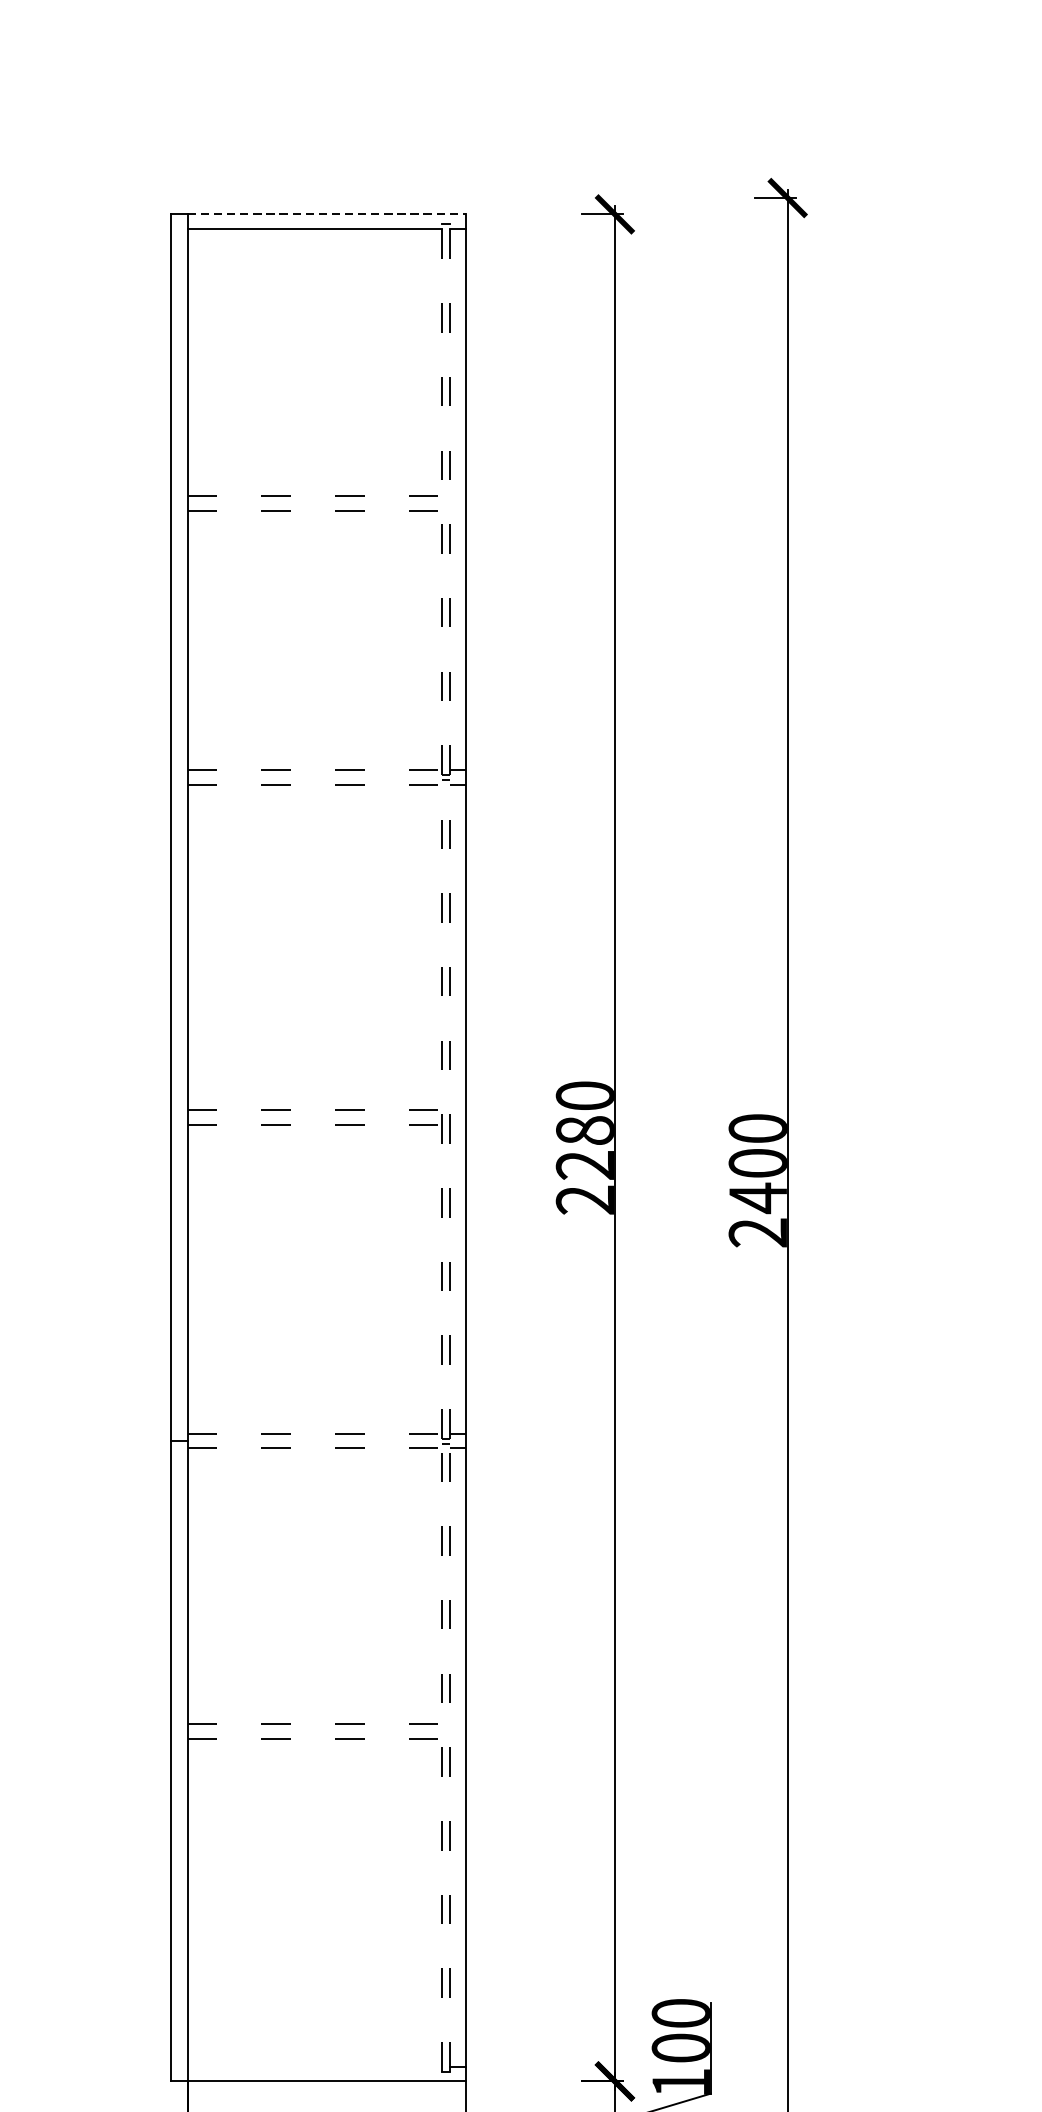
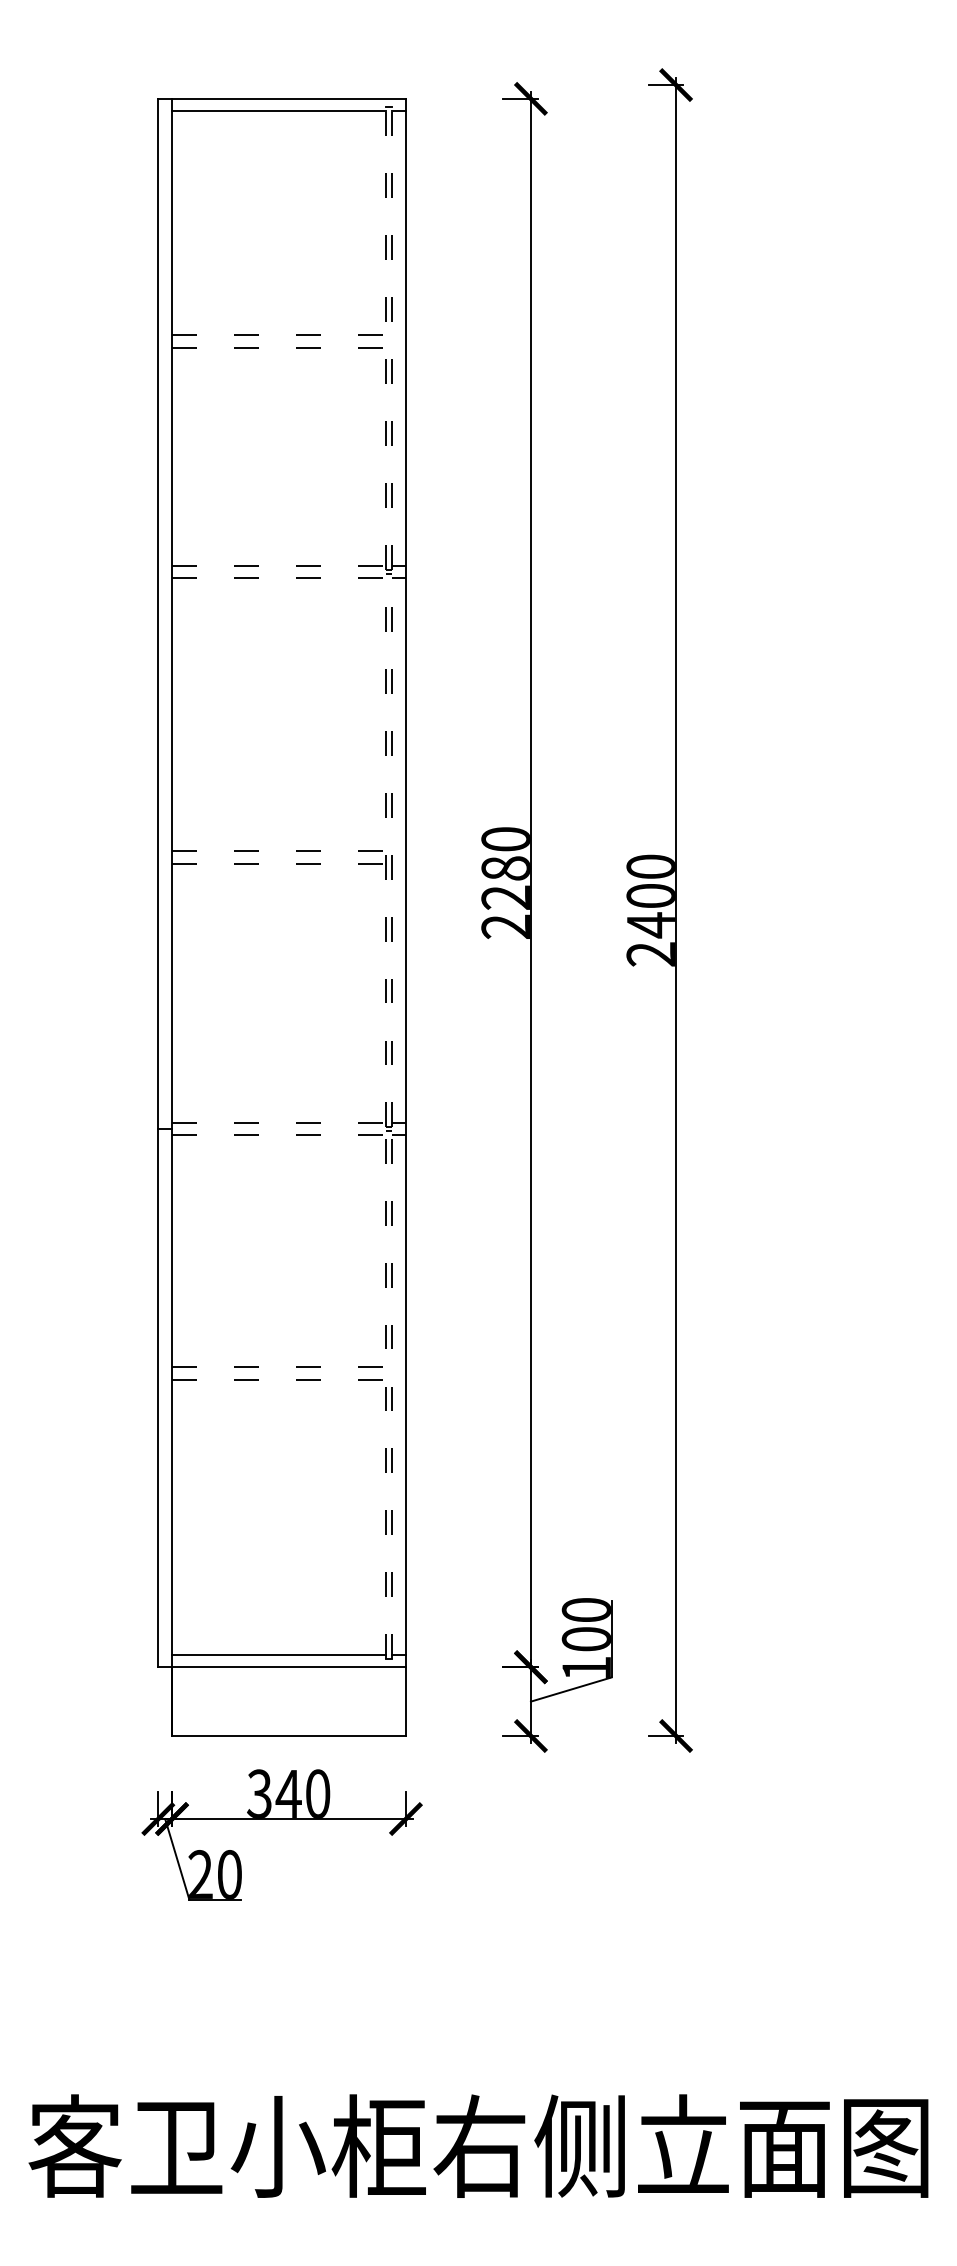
line: (327, 214) -> (289, 98), dashed -> solid
line: (315, 2066) -> (279, 1654), added

